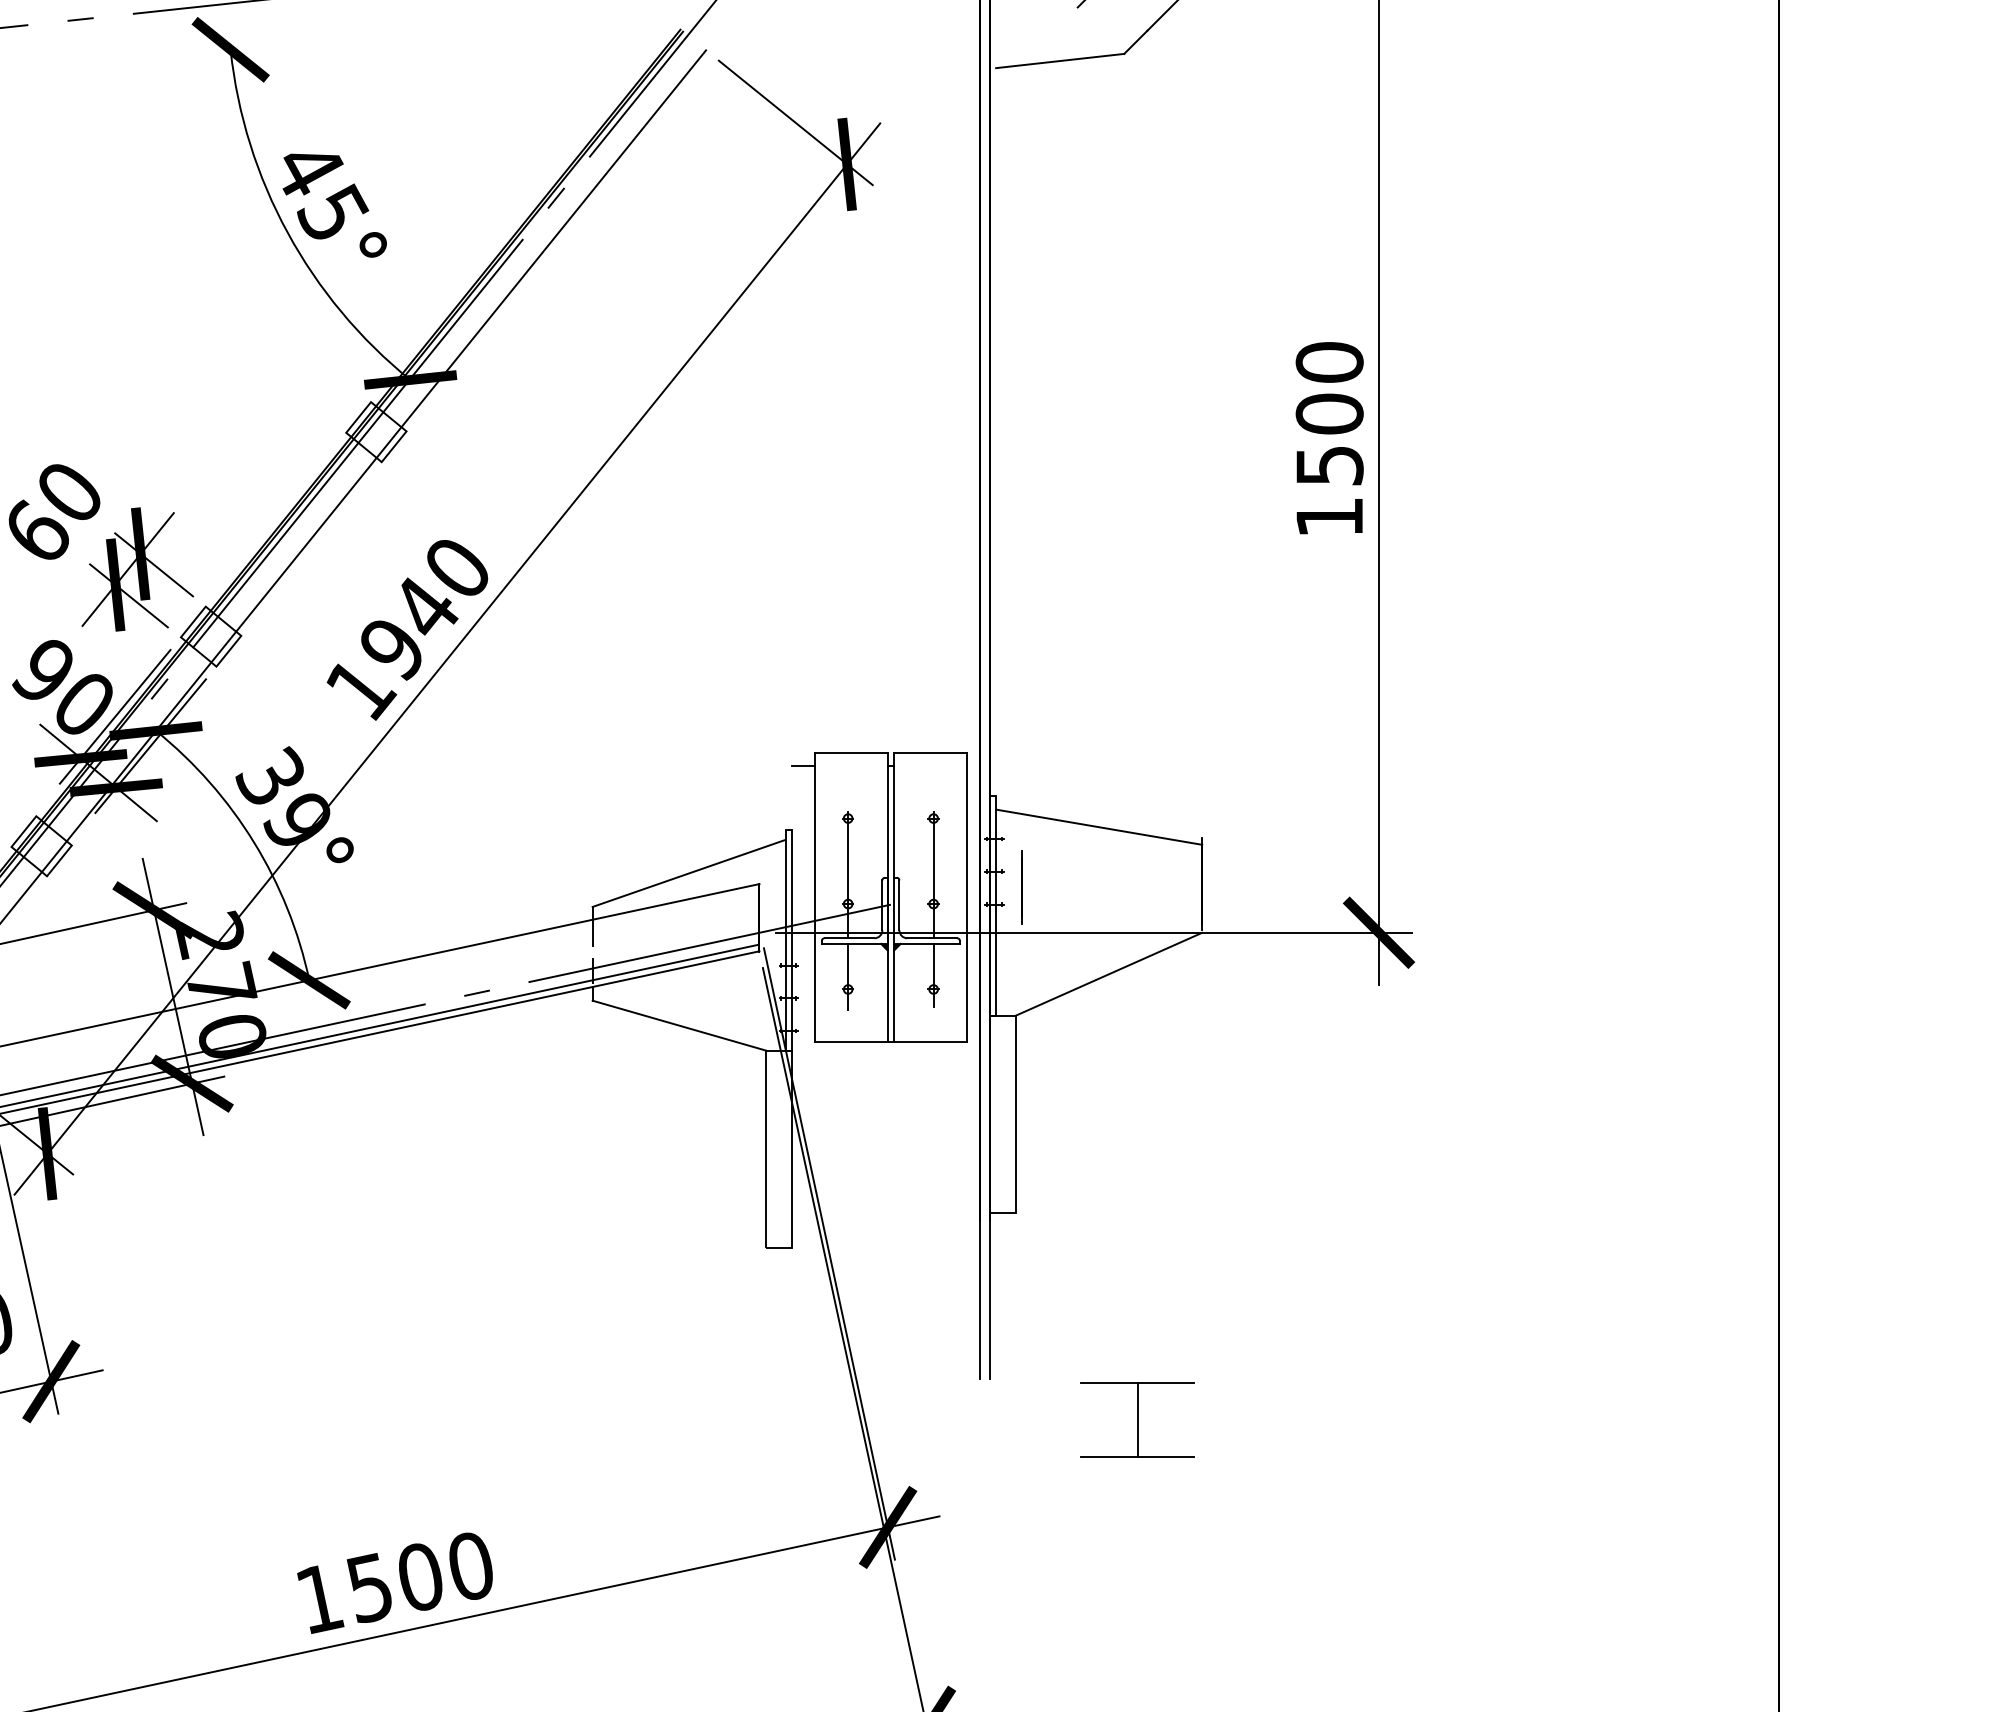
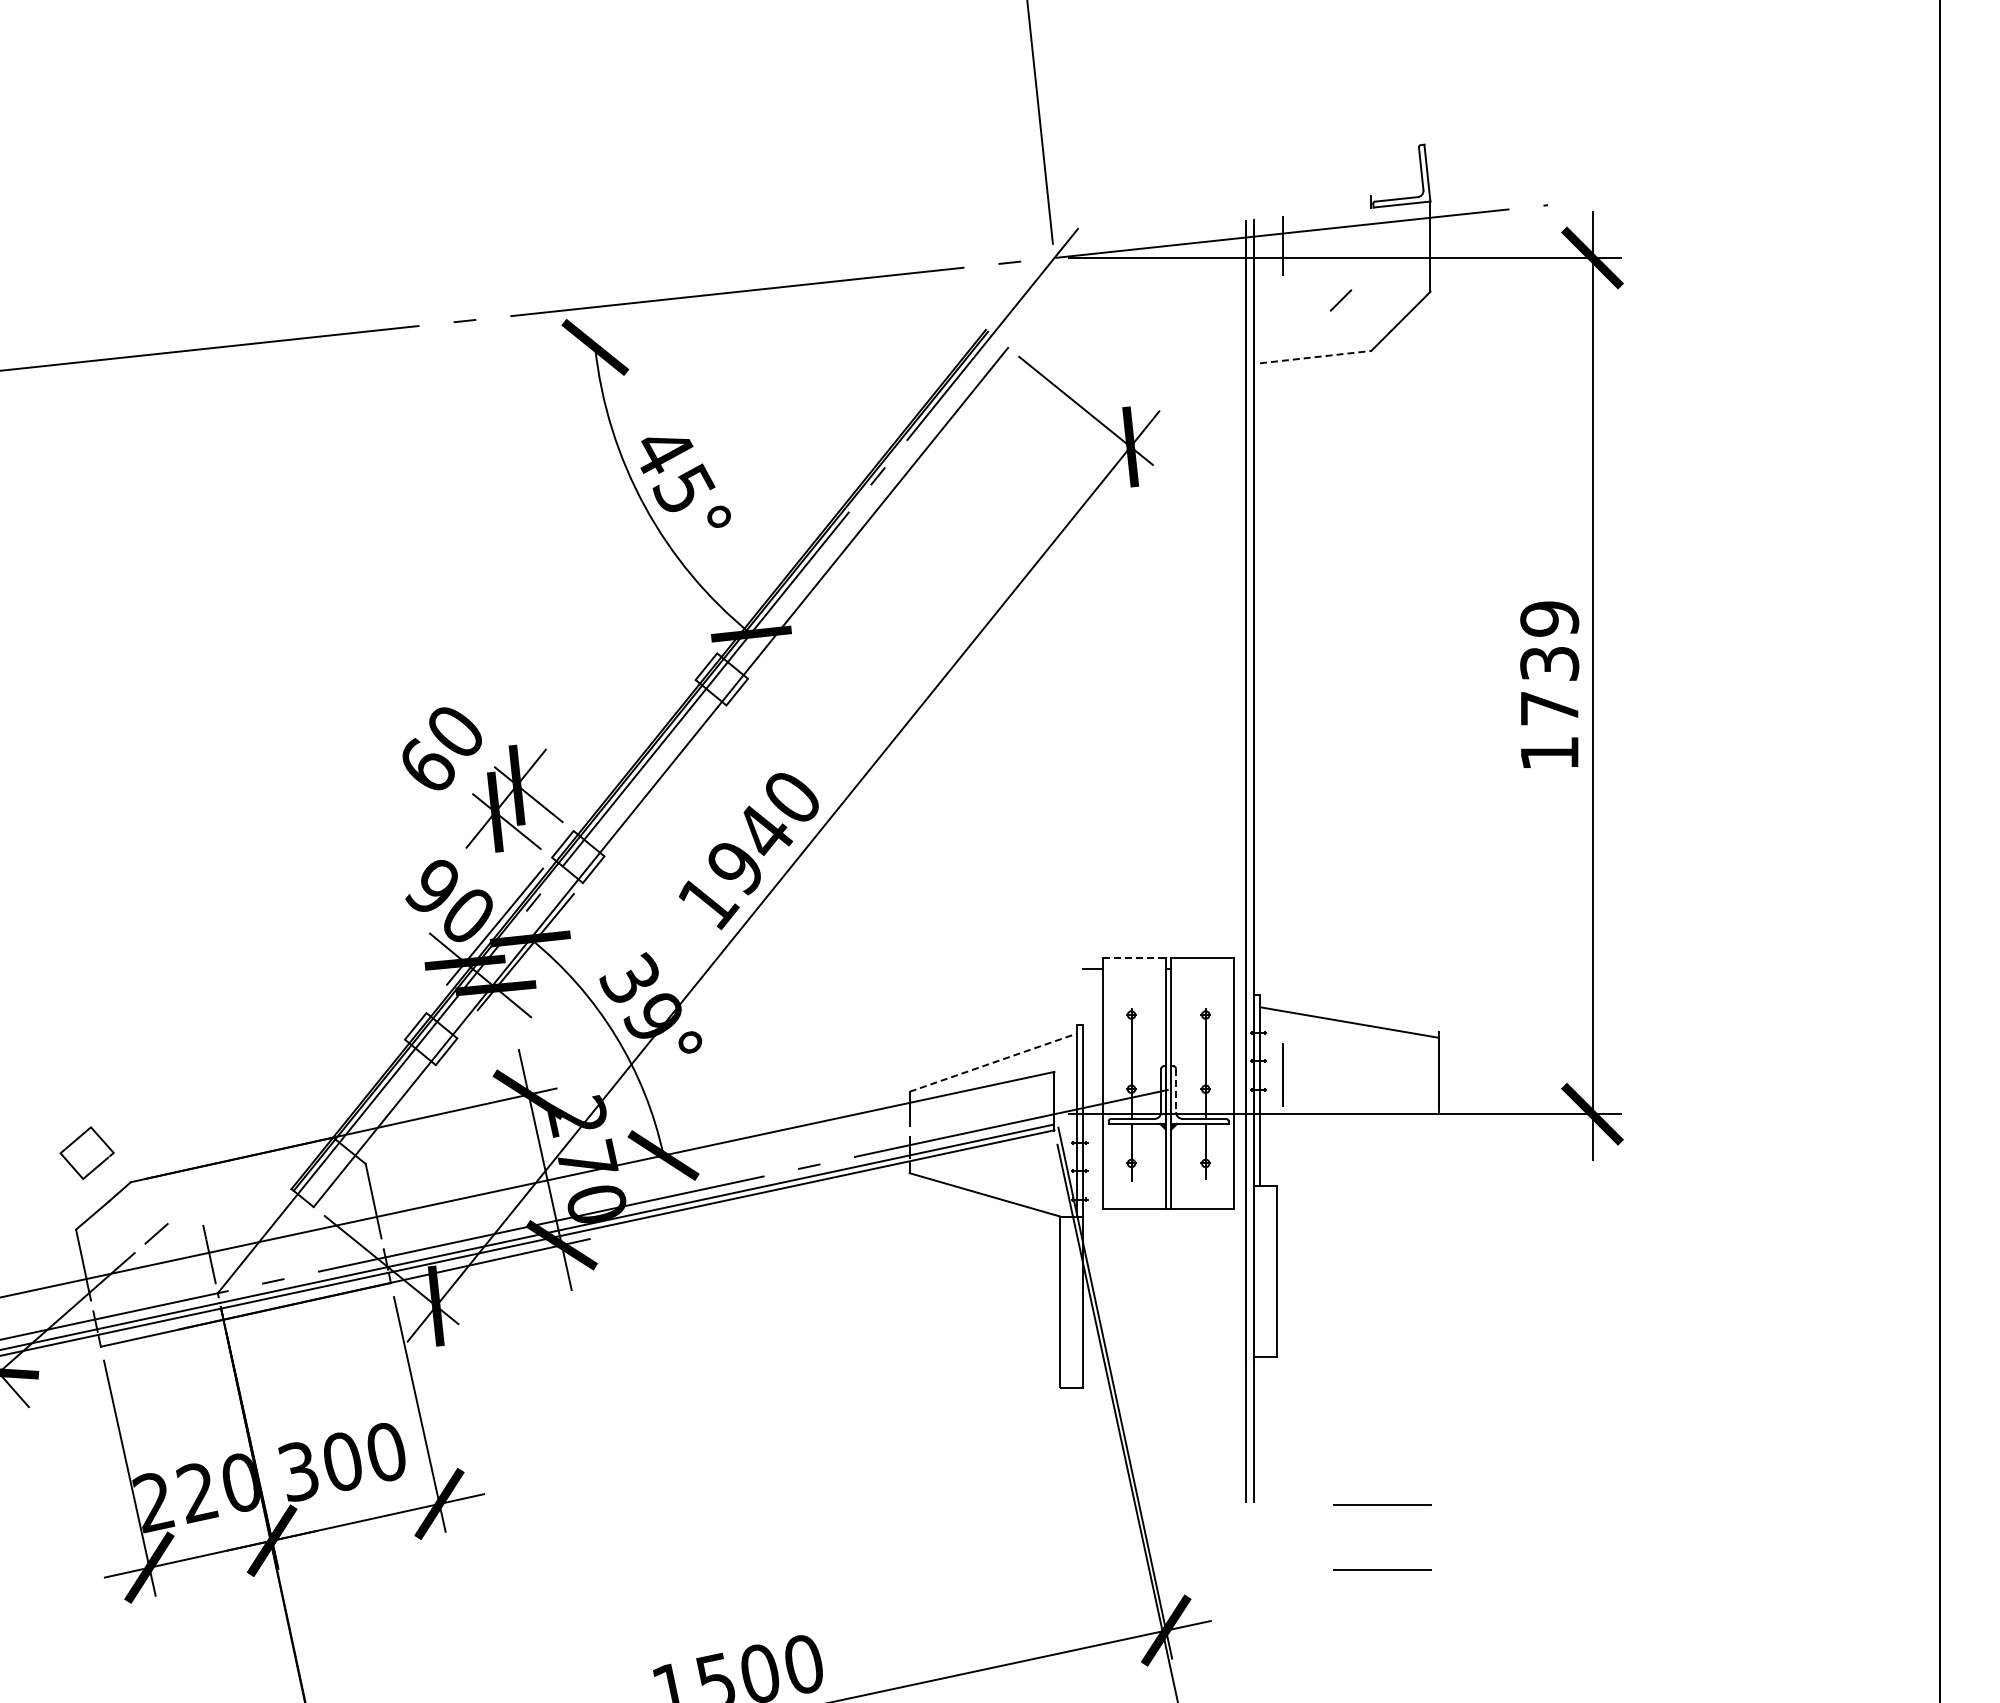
line: (1060, 61) -> (1315, 357), solid -> dashed
text: (1329, 413) -> (1549, 663), 1500 -> 1739
line: (851, 752) -> (1134, 957), solid -> dashed
line: (689, 873) -> (993, 1062), solid -> dashed
line: (899, 905) -> (1176, 1090), solid -> dashed
line: (1108, 974) -> (1357, 1150), removed
line: (1137, 1419) -> (1382, 1536), removed

